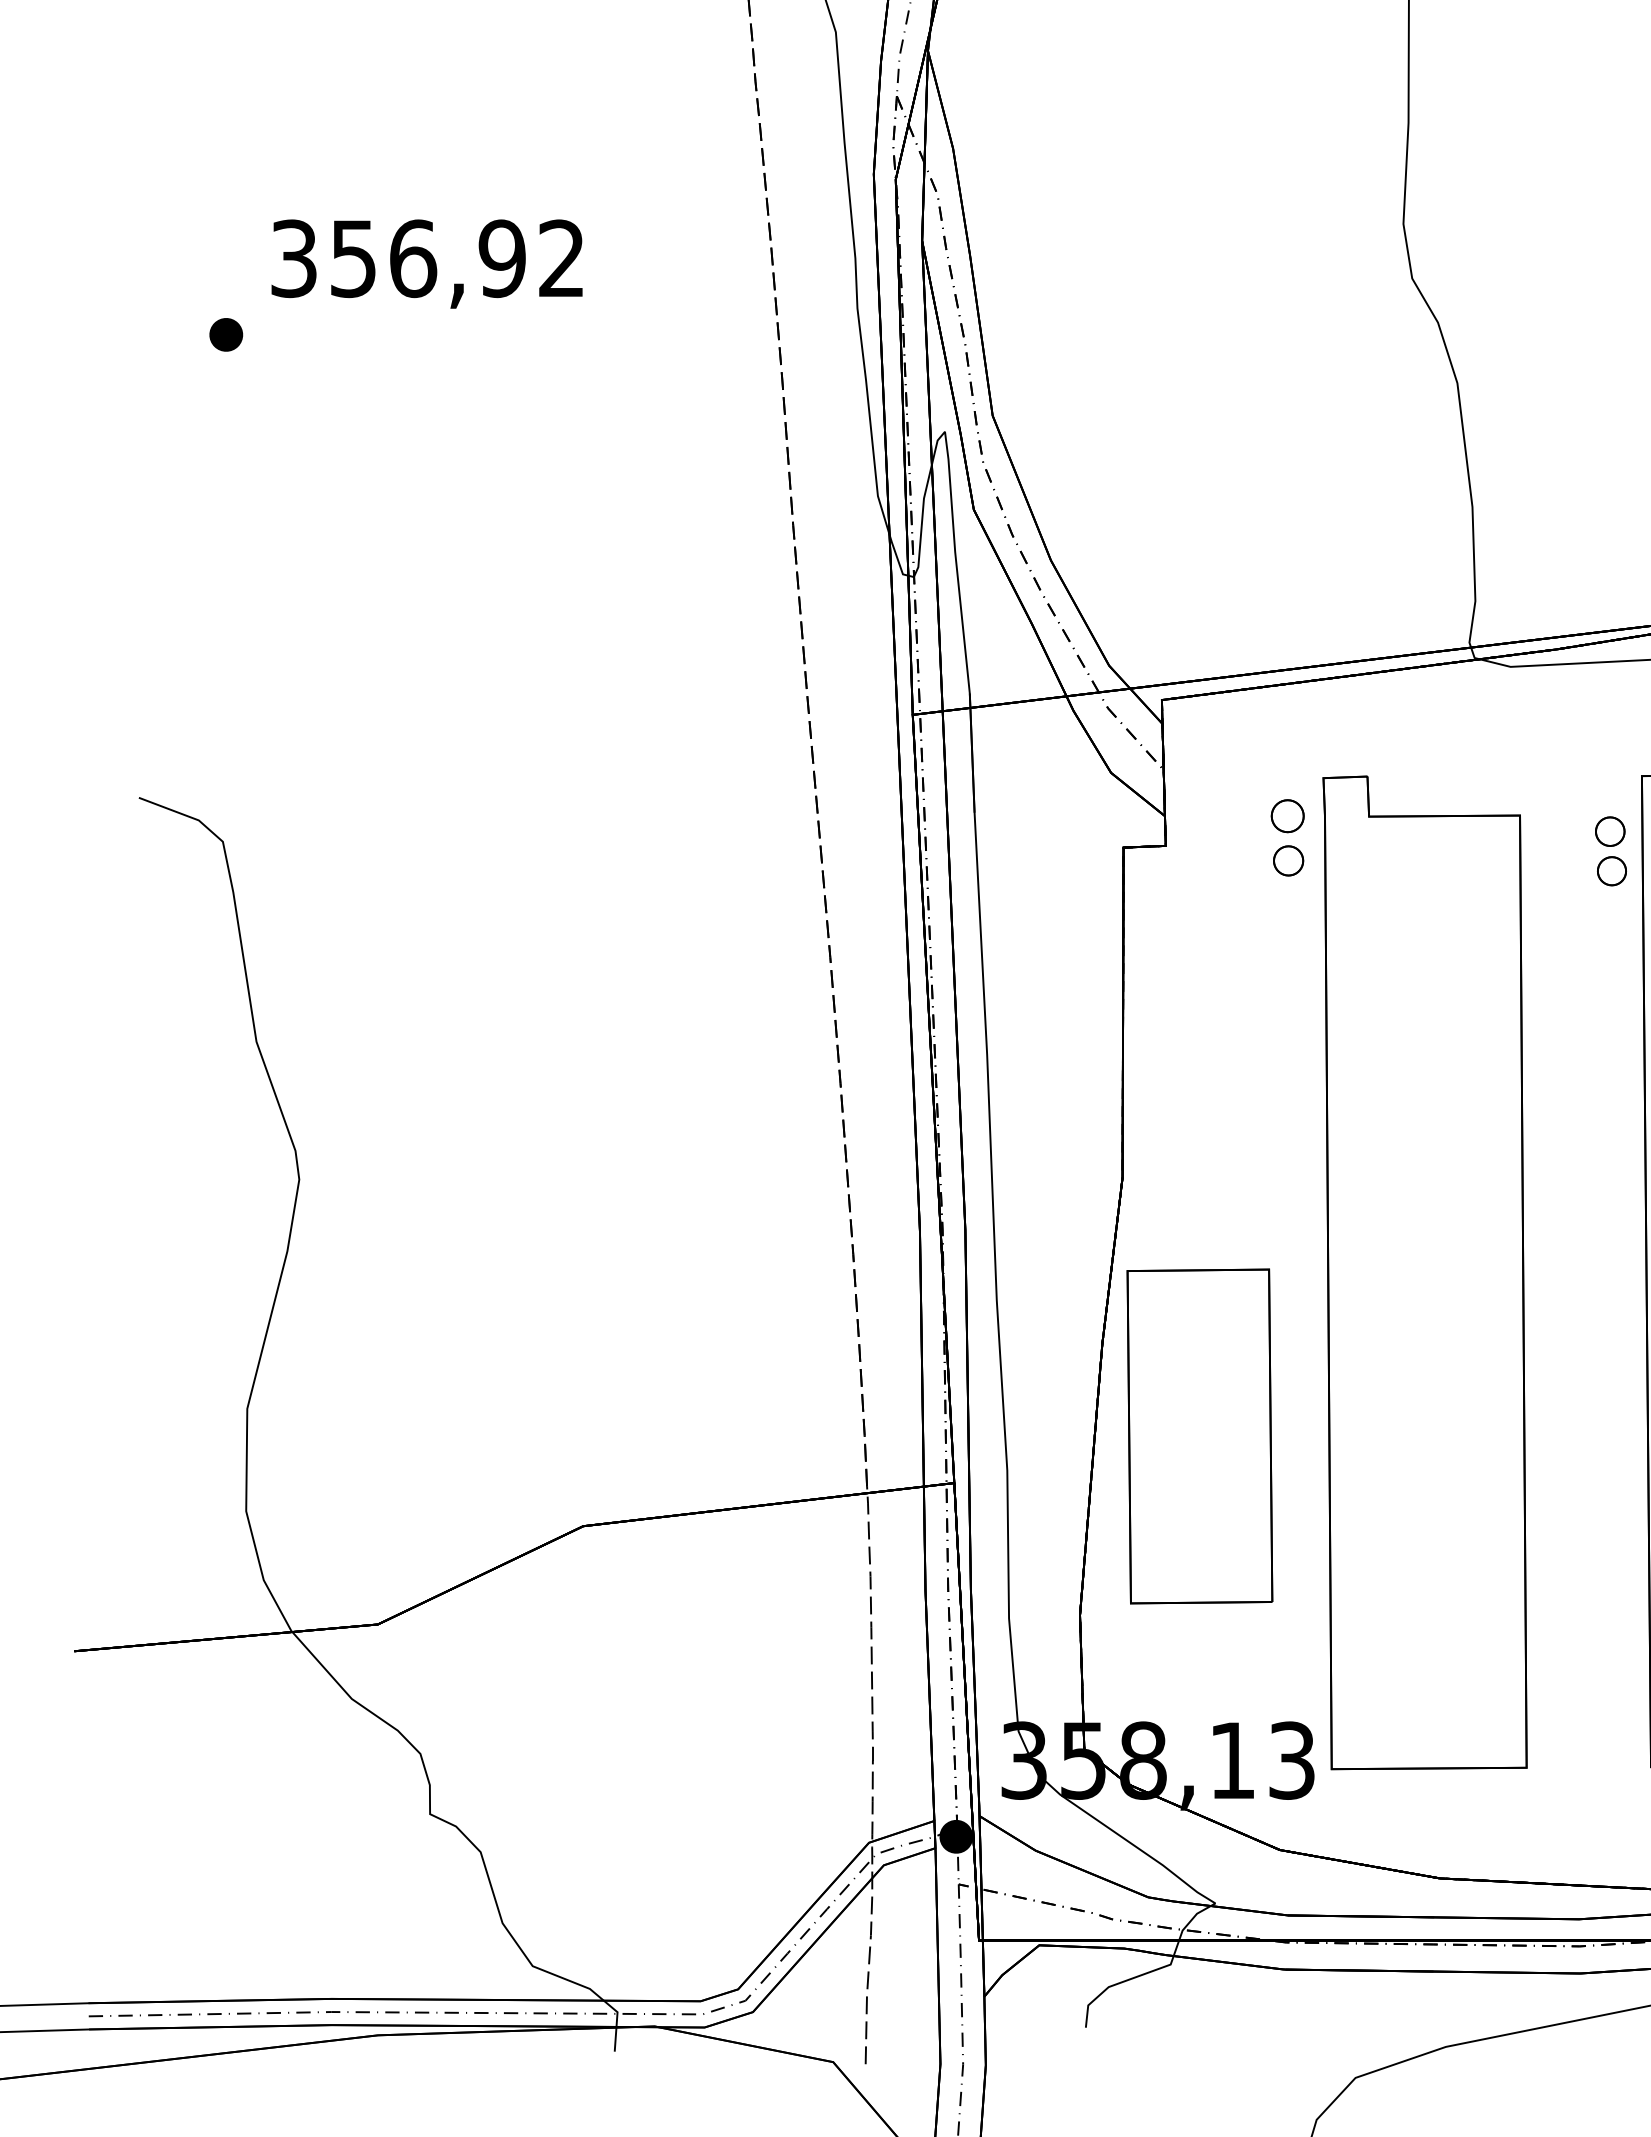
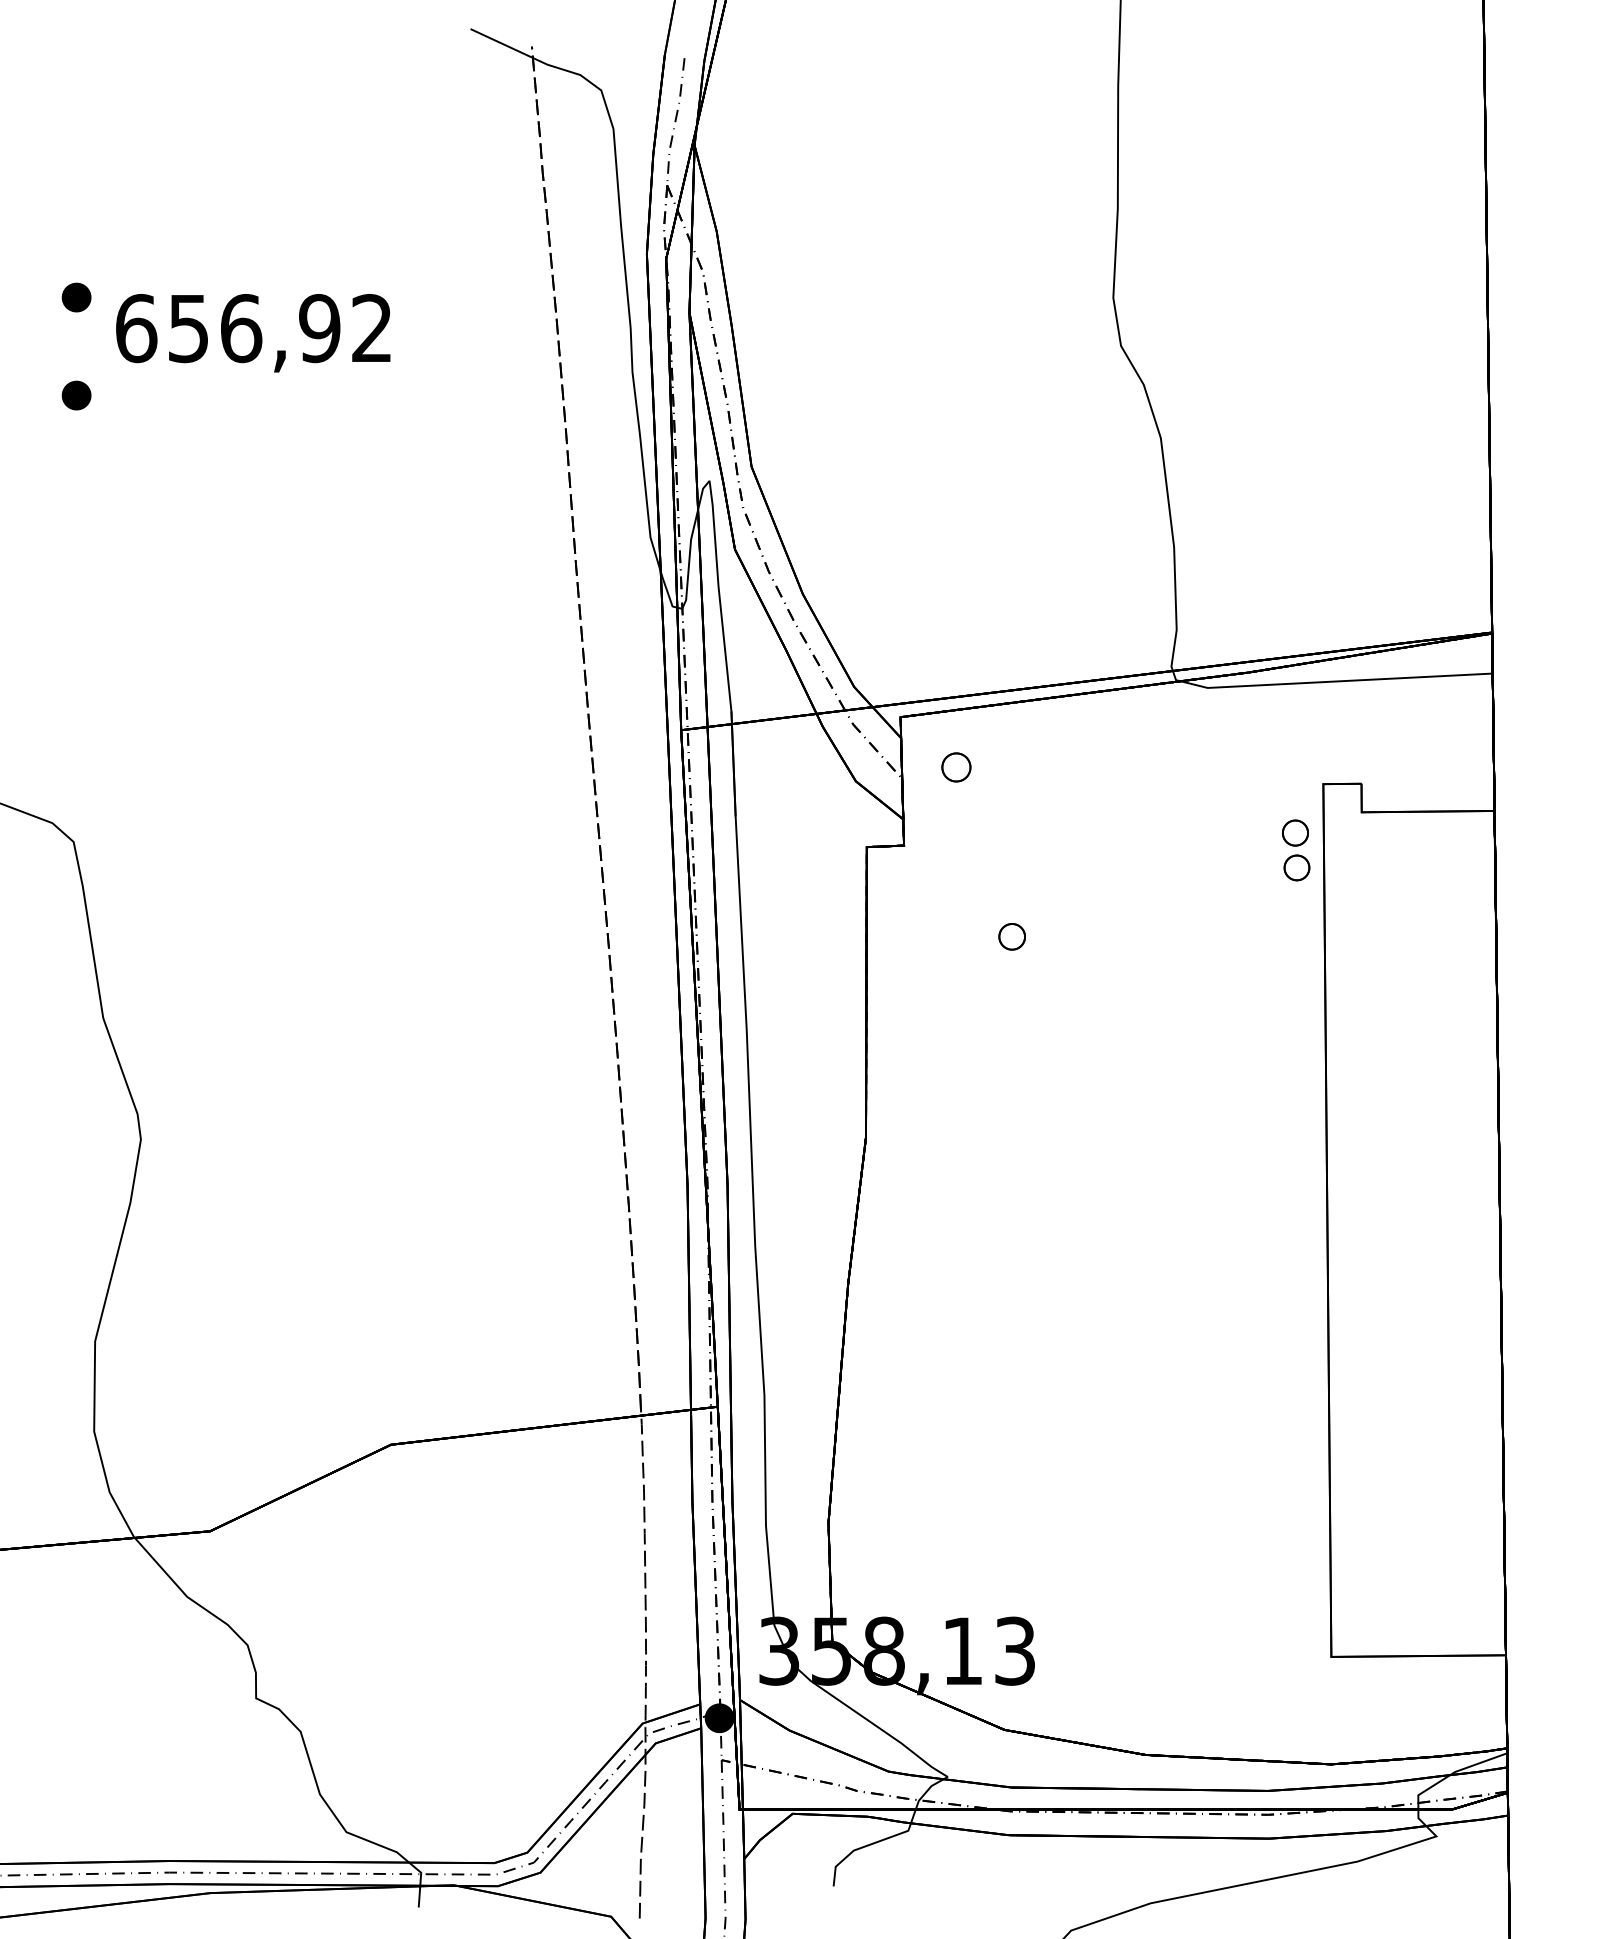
part: (226, 223) -> (76, 297), added
text: (294, 258) -> (136, 328), 356,92 -> 656,92
part: (1287, 816) -> (956, 767), moved
part: (1287, 860) -> (1011, 936), moved
part: (1425, 1272) -> (1132, 1221), removed
part: (1199, 1436) -> (933, 1365), removed

